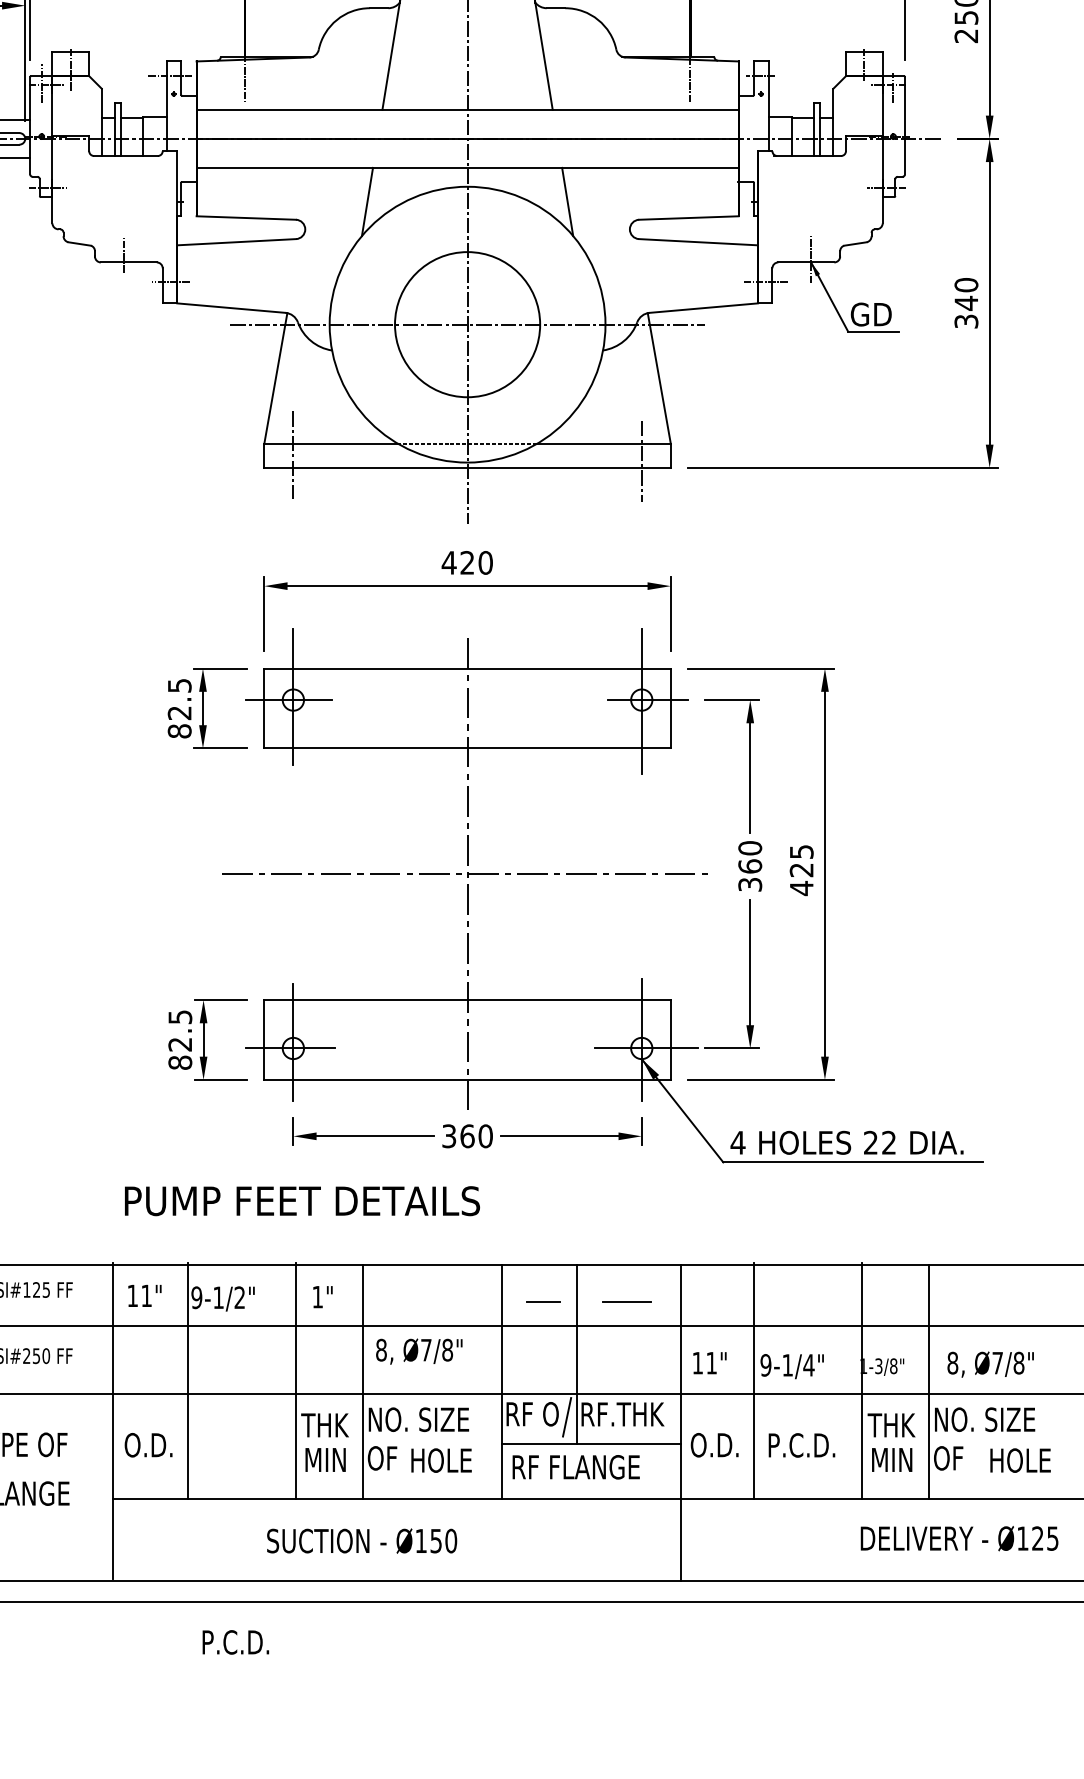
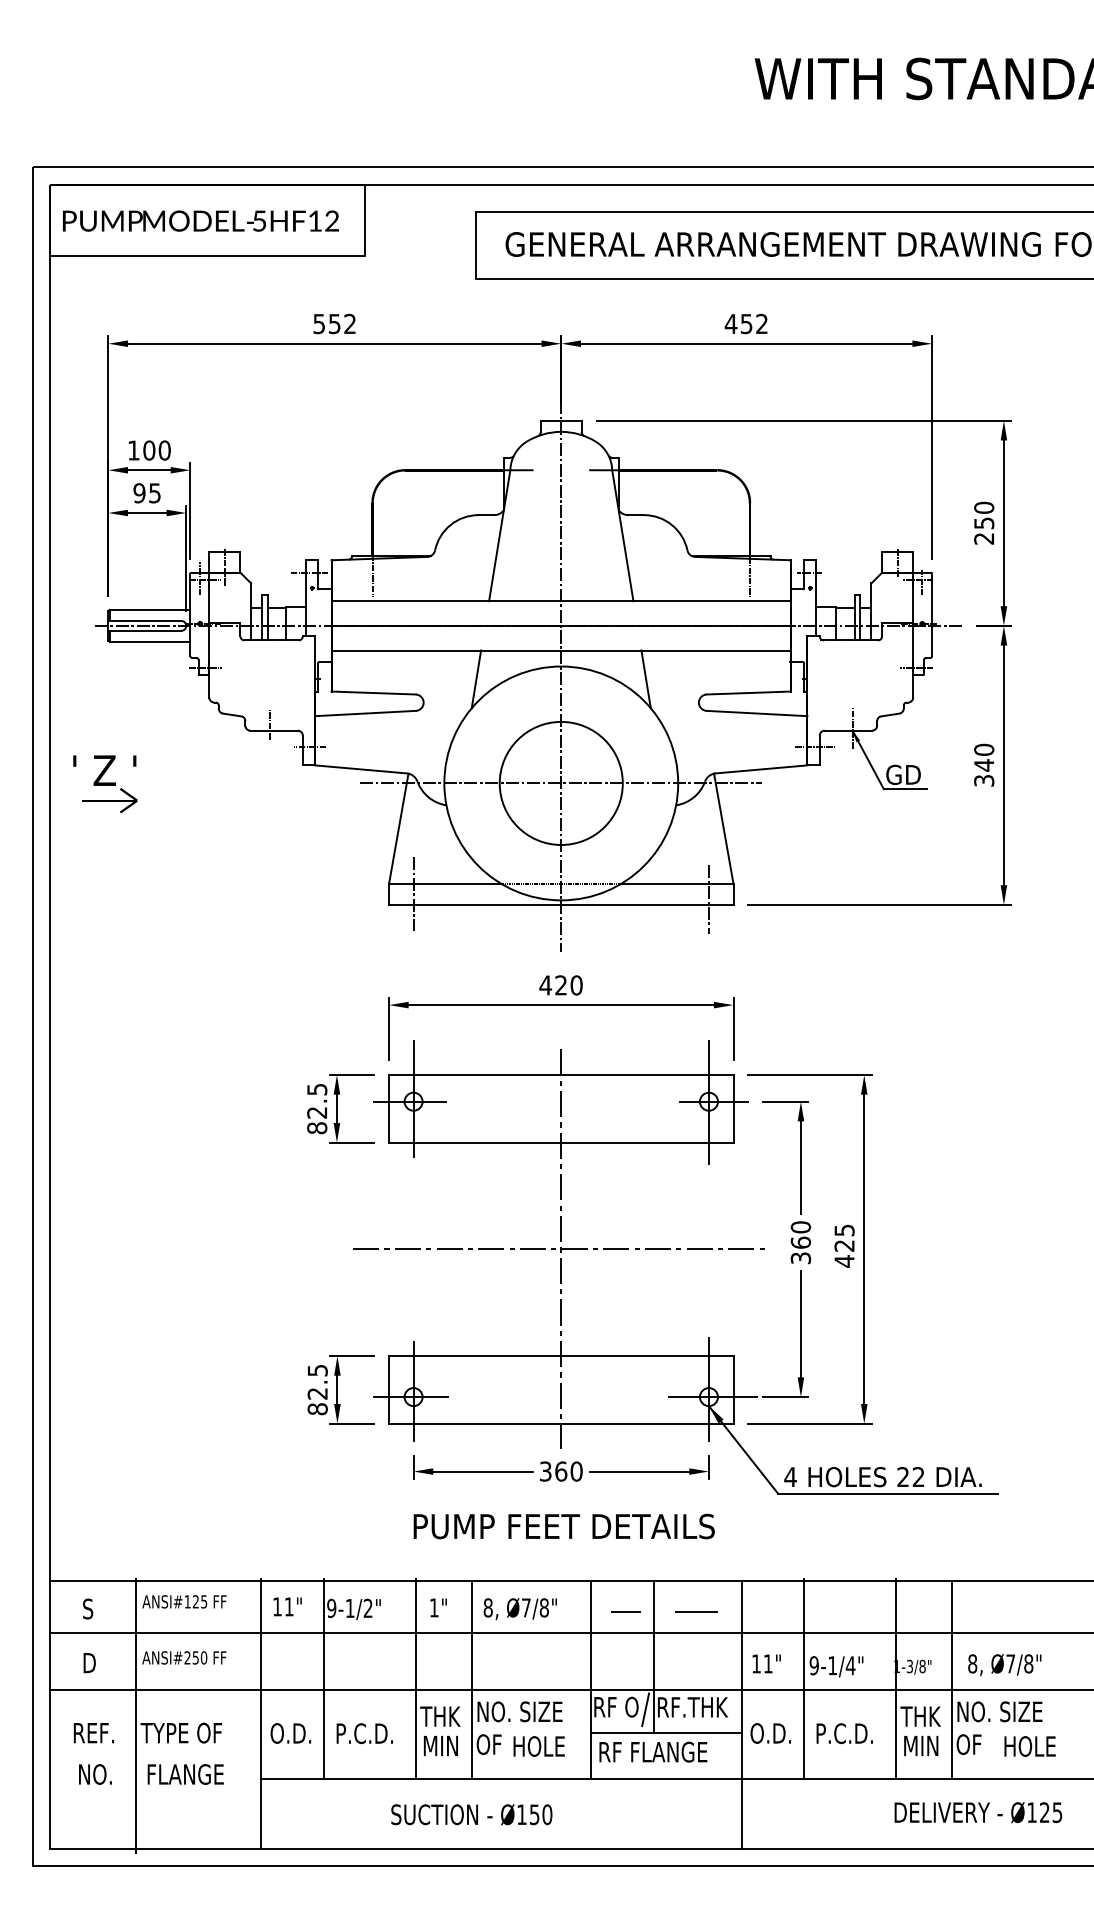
text: (301, 1201) -> (563, 1526), moved
text: (418, 1352) -> (519, 1609), moved
text: (235, 1642) -> (364, 1733), moved

